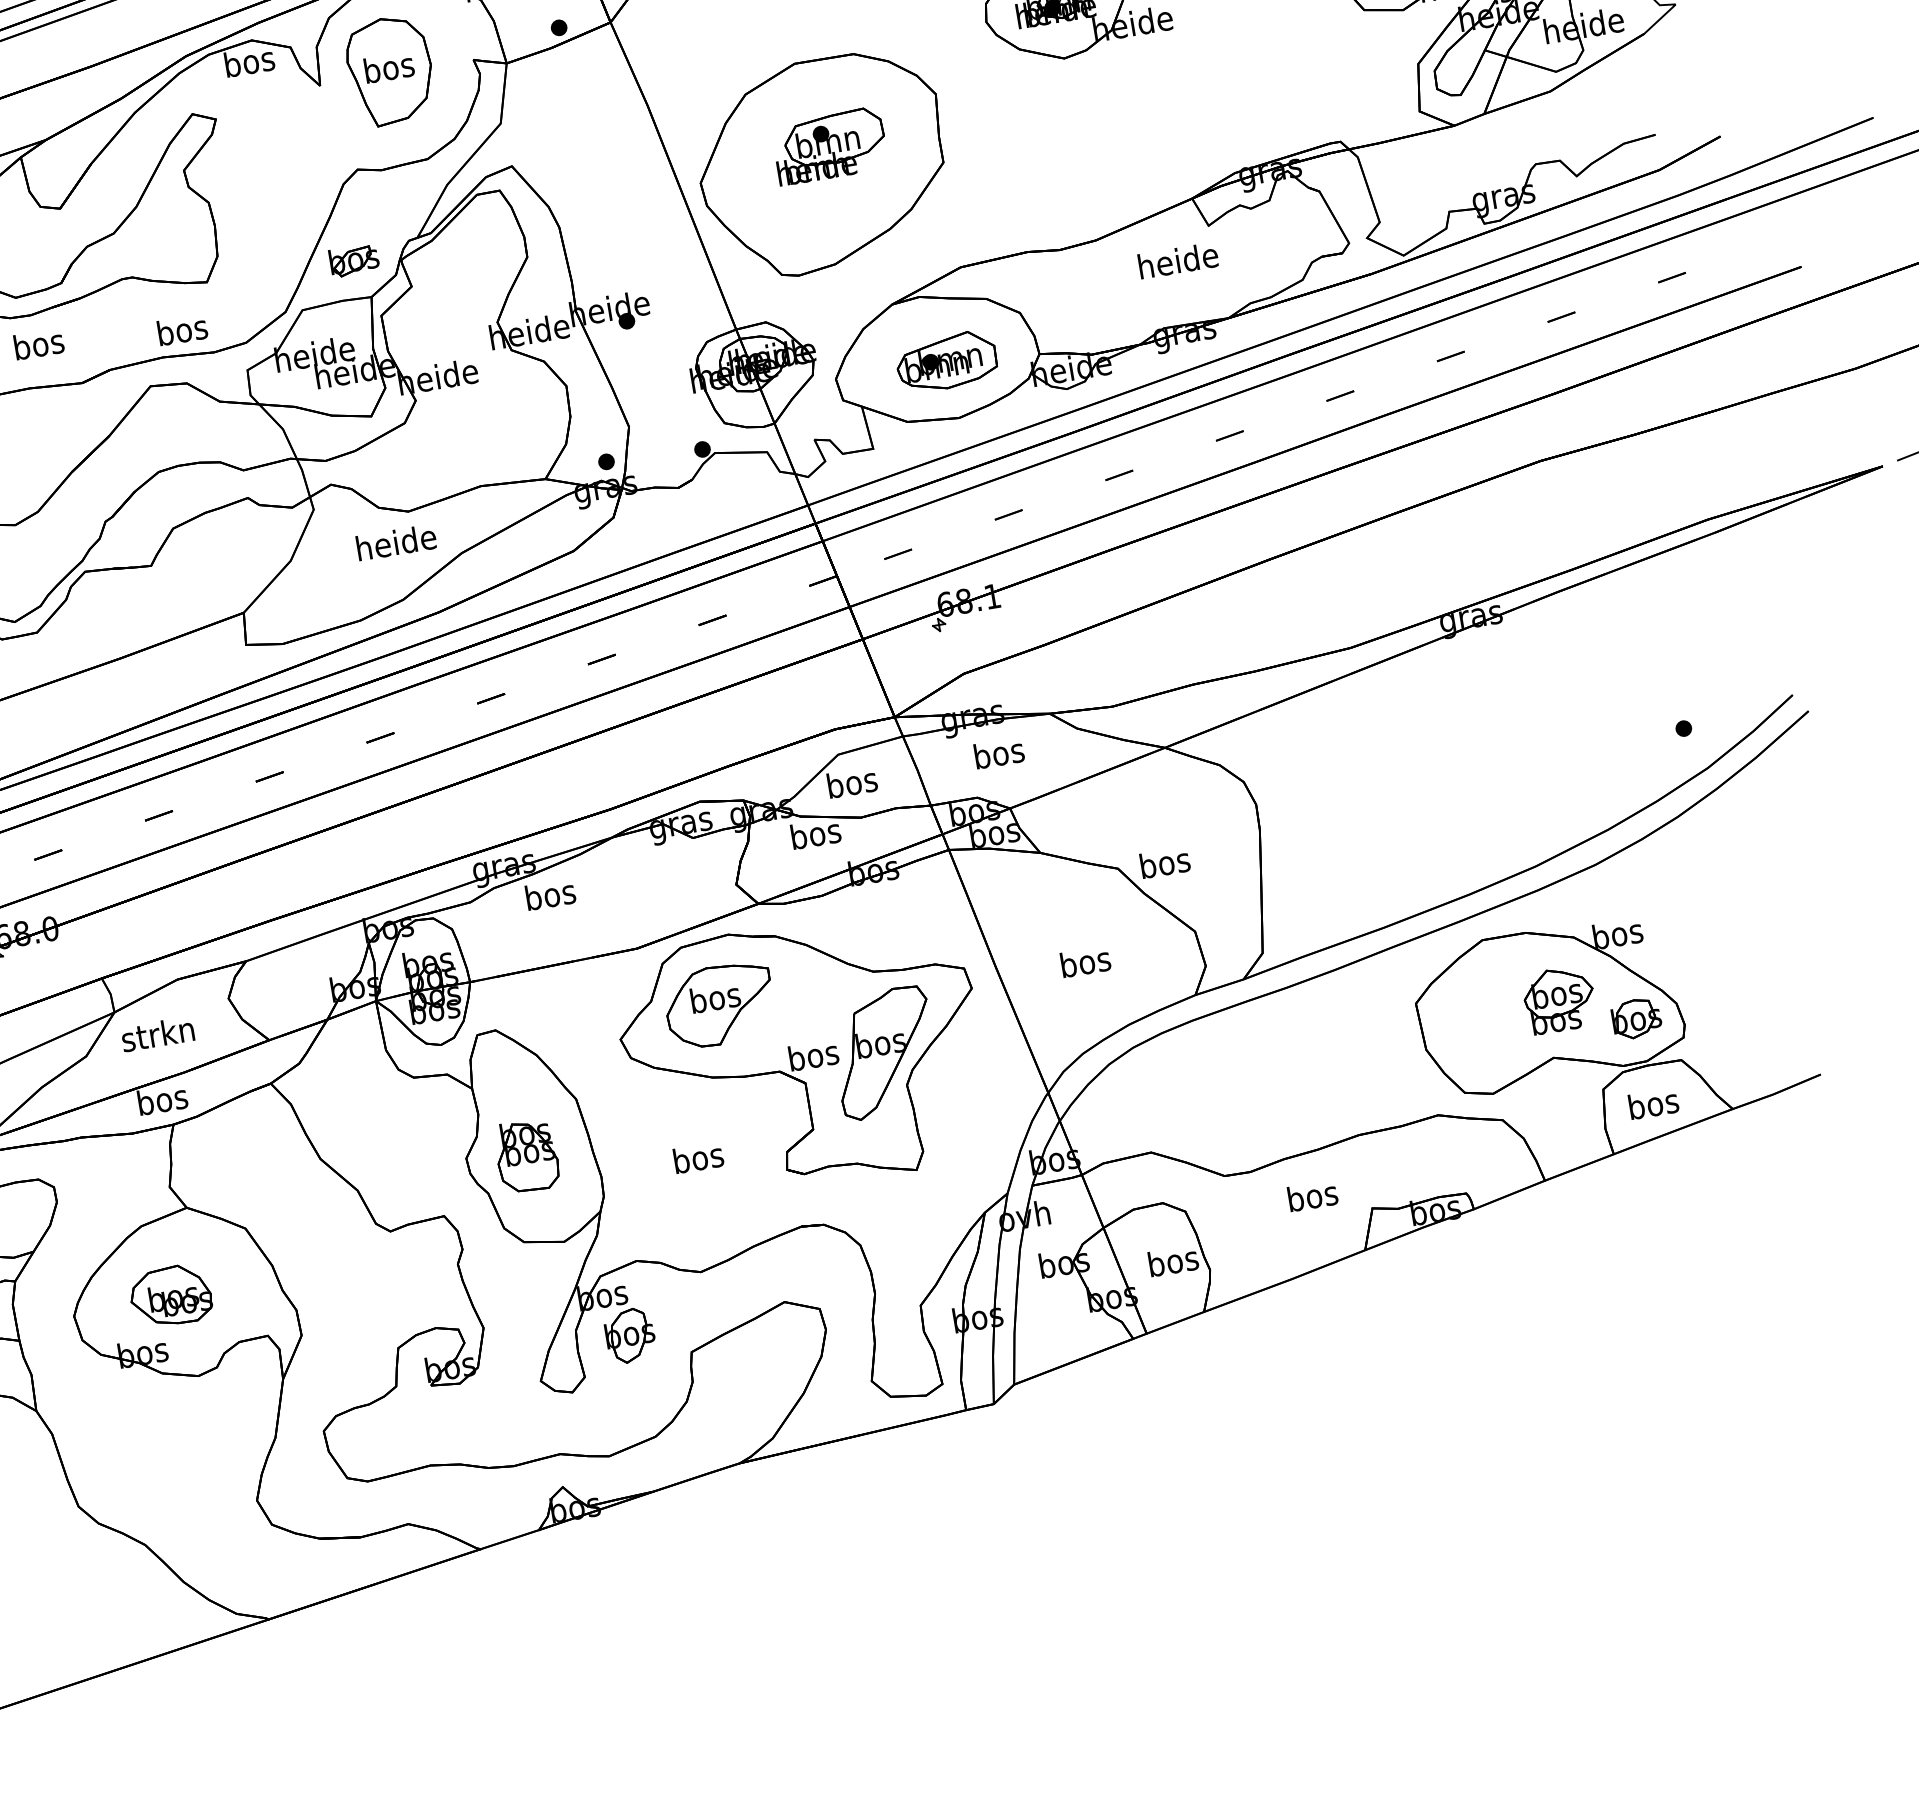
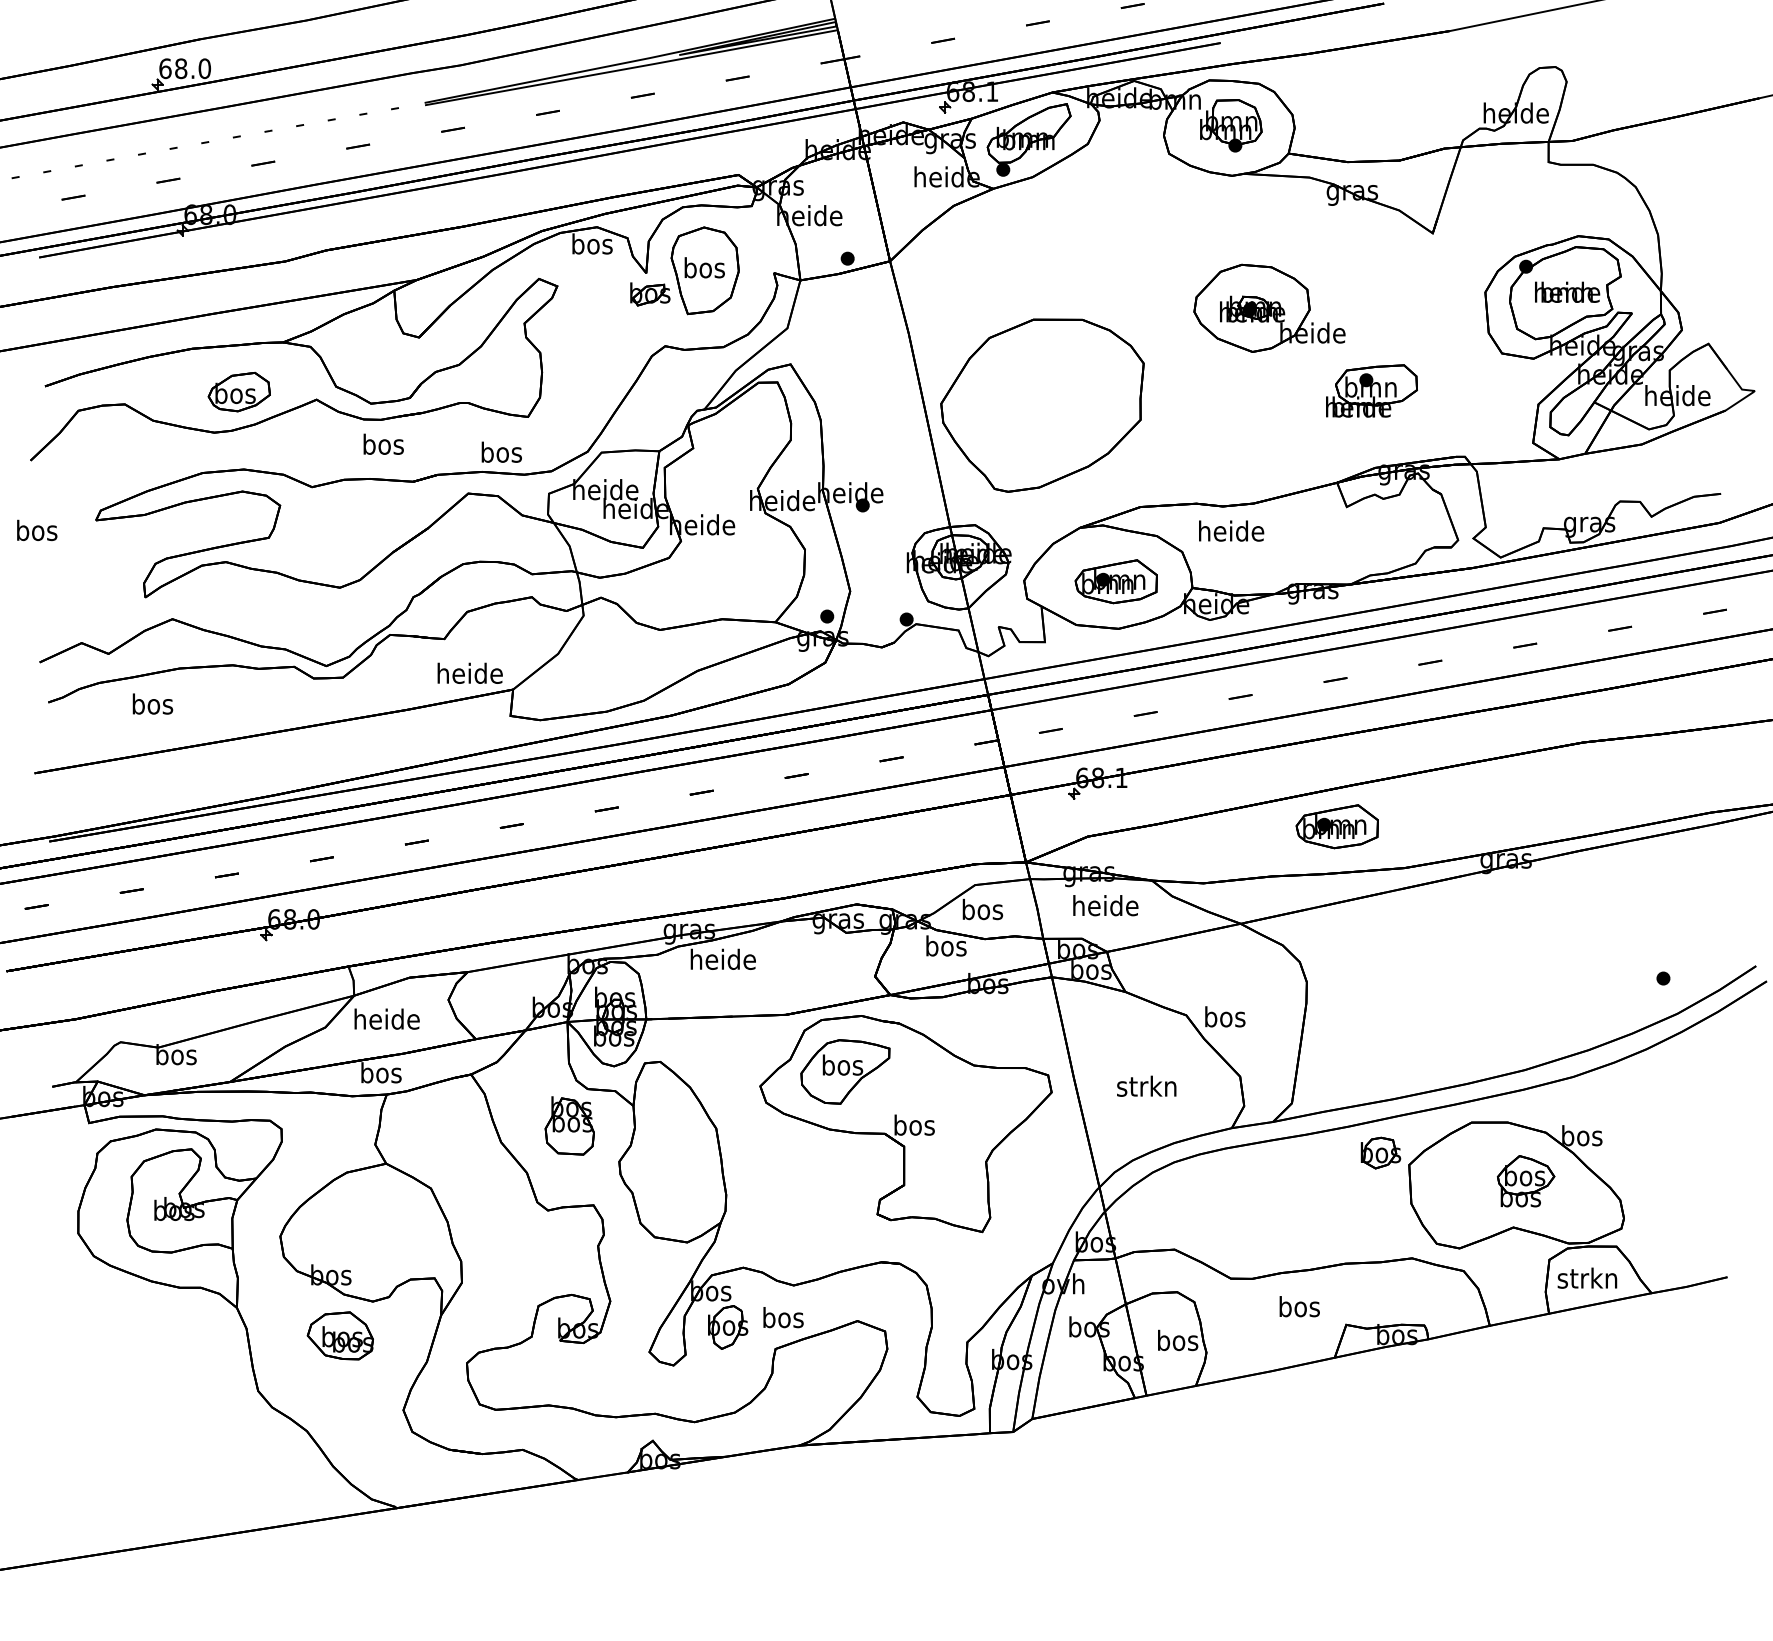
part: (829, 145) -> (1371, 390), moved
text: (1178, 259) -> (1231, 530), moved
part: (354, 260) -> (650, 294), moved
text: (395, 541) -> (469, 672), moved
part: (1260, 611) -> (1336, 826), added
text: (998, 753) -> (1105, 905), bos -> heide
text: (549, 893) -> (722, 958), bos -> heide
text: (1084, 961) -> (1146, 1085), bos -> strkn
part: (1636, 1018) -> (1380, 1152), moved
text: (157, 1033) -> (386, 1018), strkn -> heide
part: (884, 1052) -> (972, 1132), removed
text: (1652, 1103) -> (1587, 1277), bos -> strkn
part: (526, 1155) -> (569, 1125), moved
text: (698, 1157) -> (783, 1317), moved
part: (169, 1295) -> (339, 1335), moved

